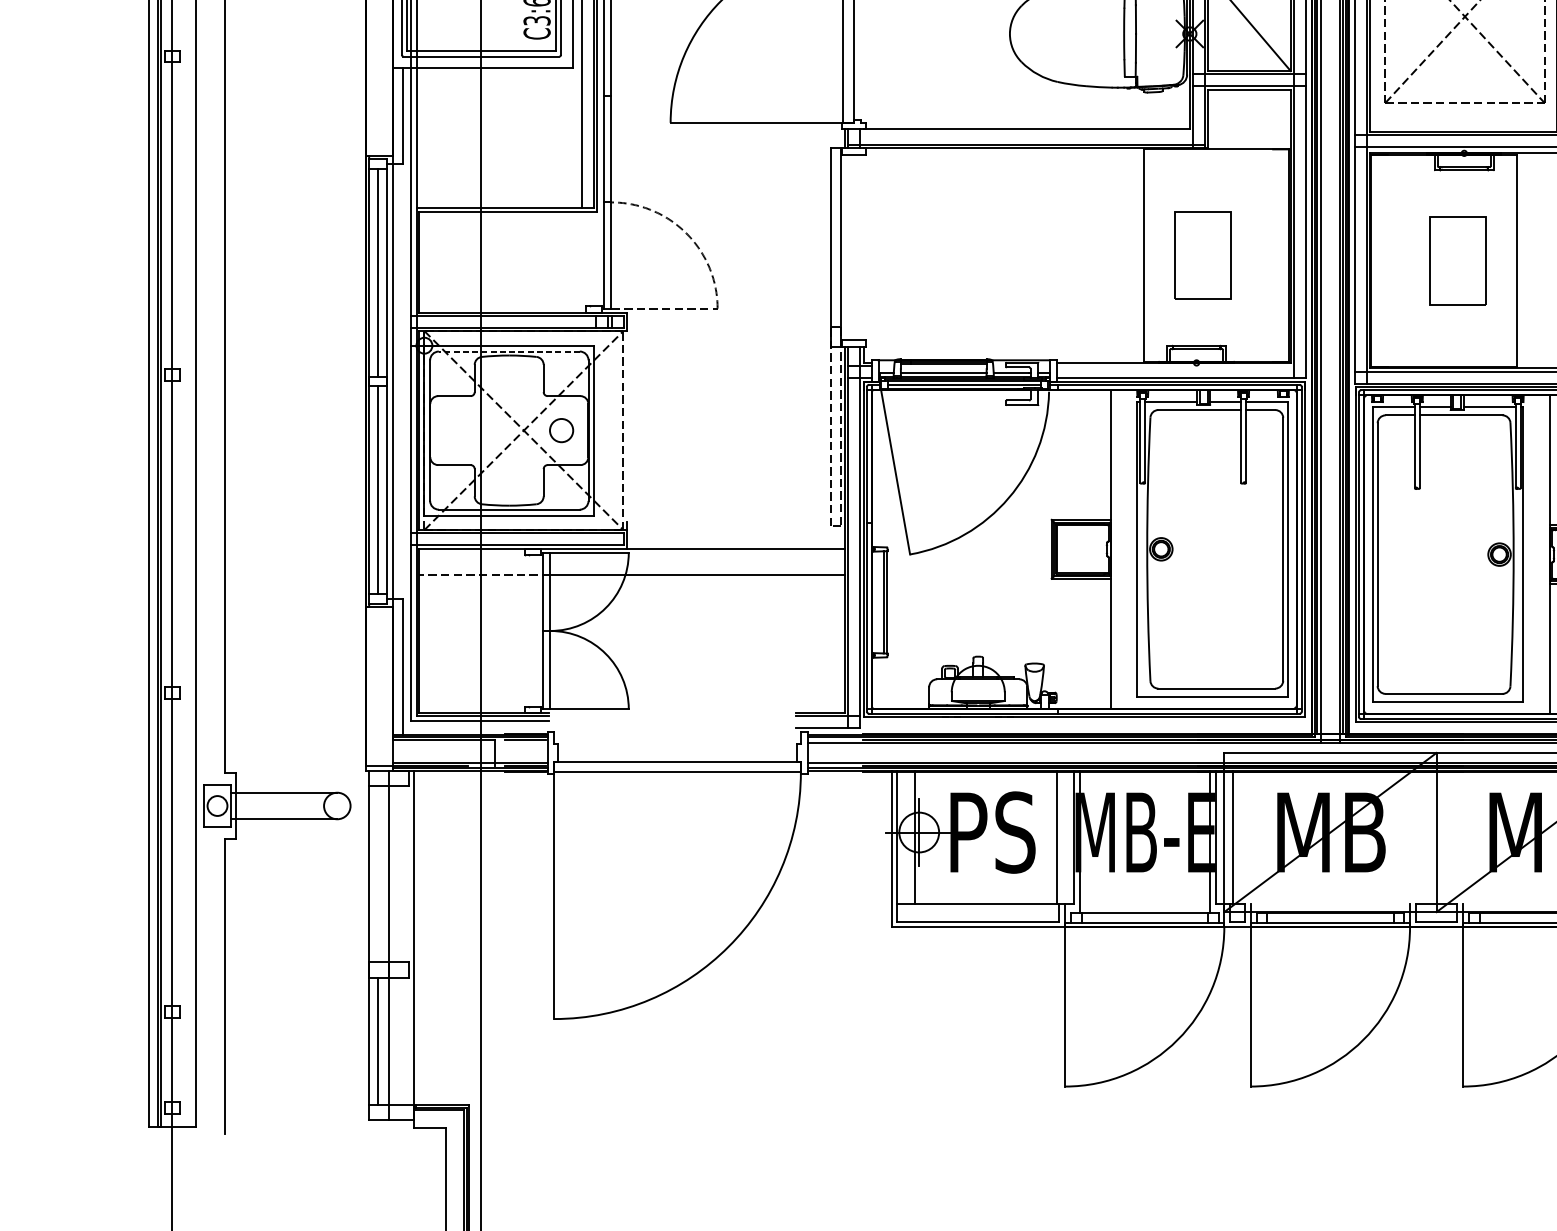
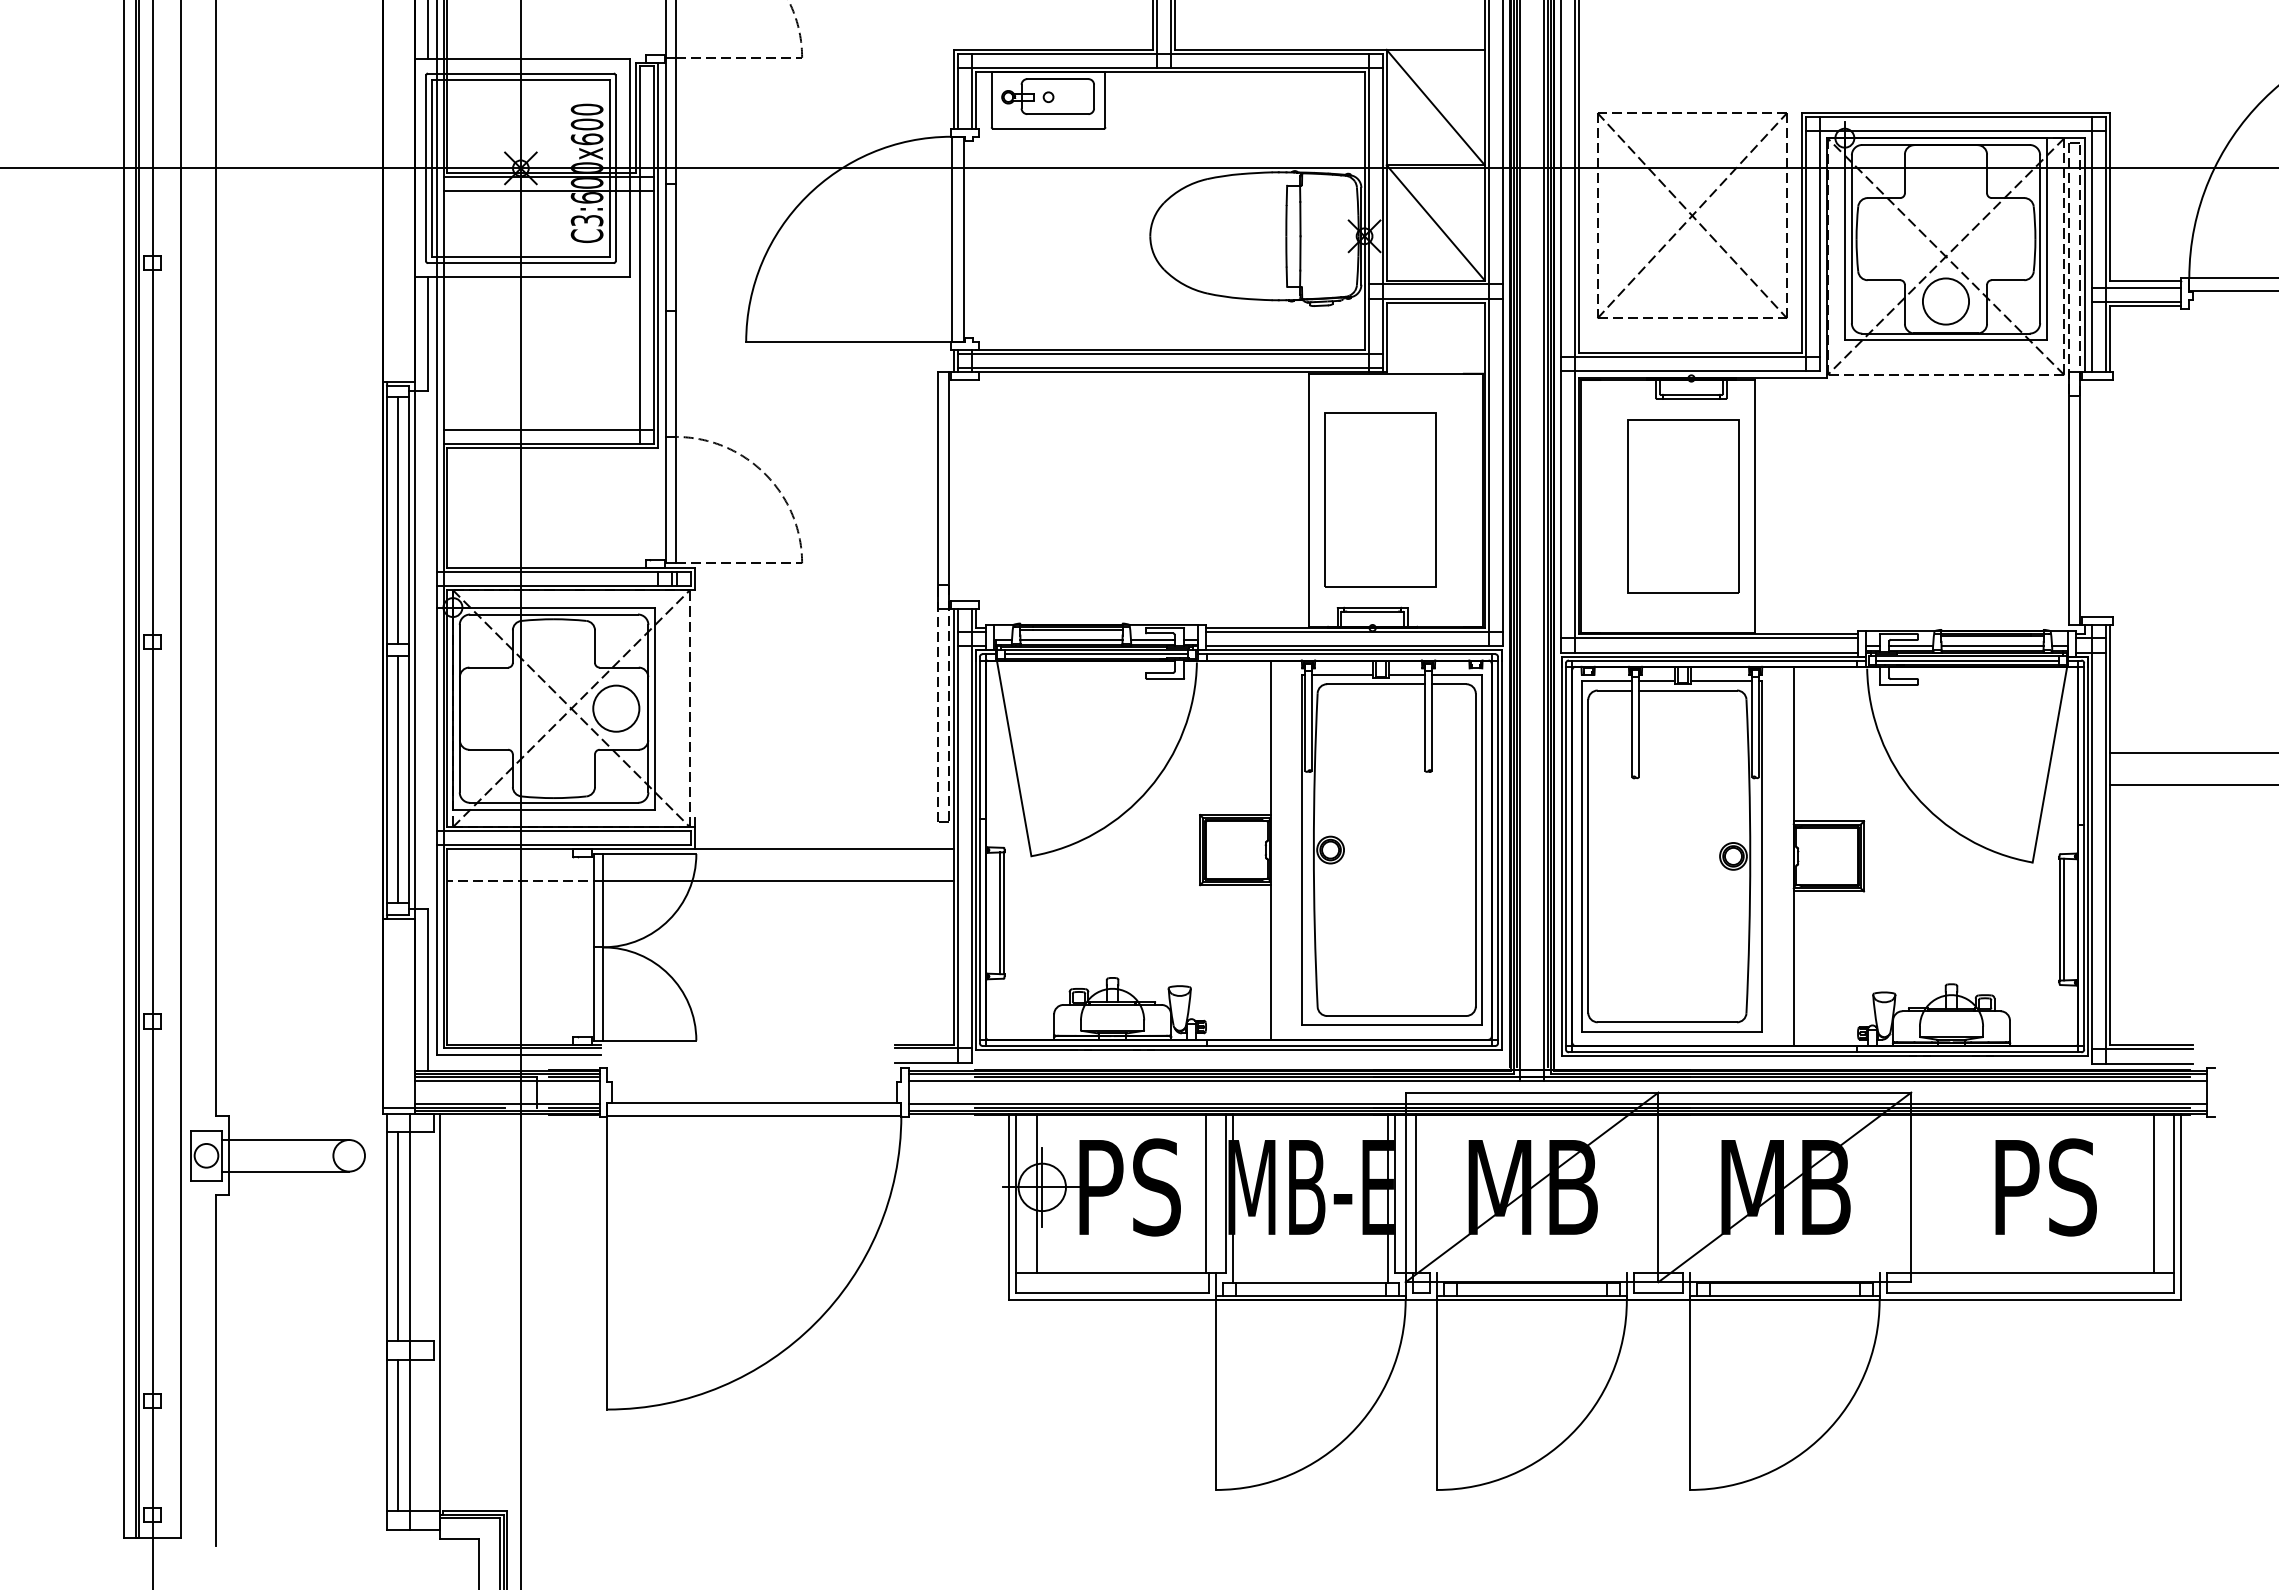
line: (1026, 133) -> (1169, 354), added
line: (504, 196) -> (548, 429), added
part: (1203, 254) -> (1380, 499), size x1.67
part: (1457, 260) -> (1683, 506), size x1.67
line: (509, 351) -> (554, 614), dashed -> solid
line: (1180, 366) -> (1353, 632), added
circle: (561, 430) -> (616, 708), size x1.67
line: (470, 742) -> (507, 1080), added
line: (377, 873) -> (397, 1236), added

